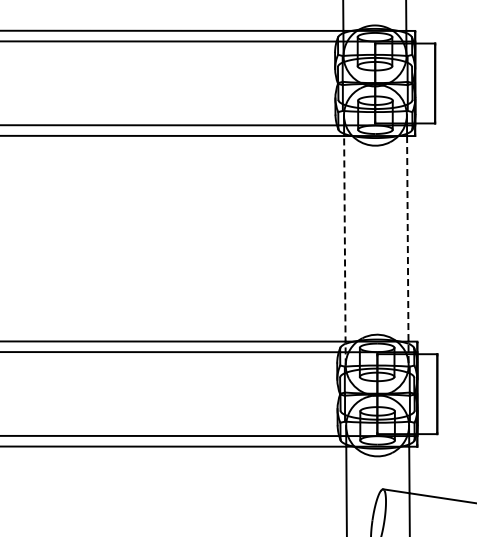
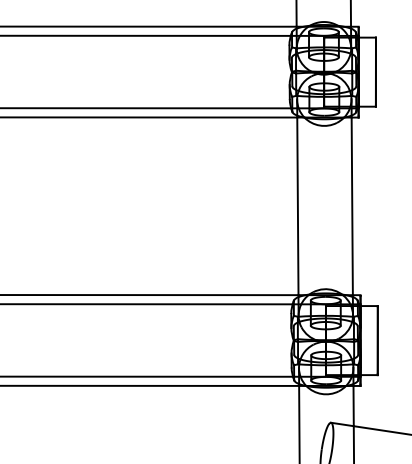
line: (344, 250) -> (297, 216), dashed -> solid
line: (407, 251) -> (352, 217), dashed -> solid

